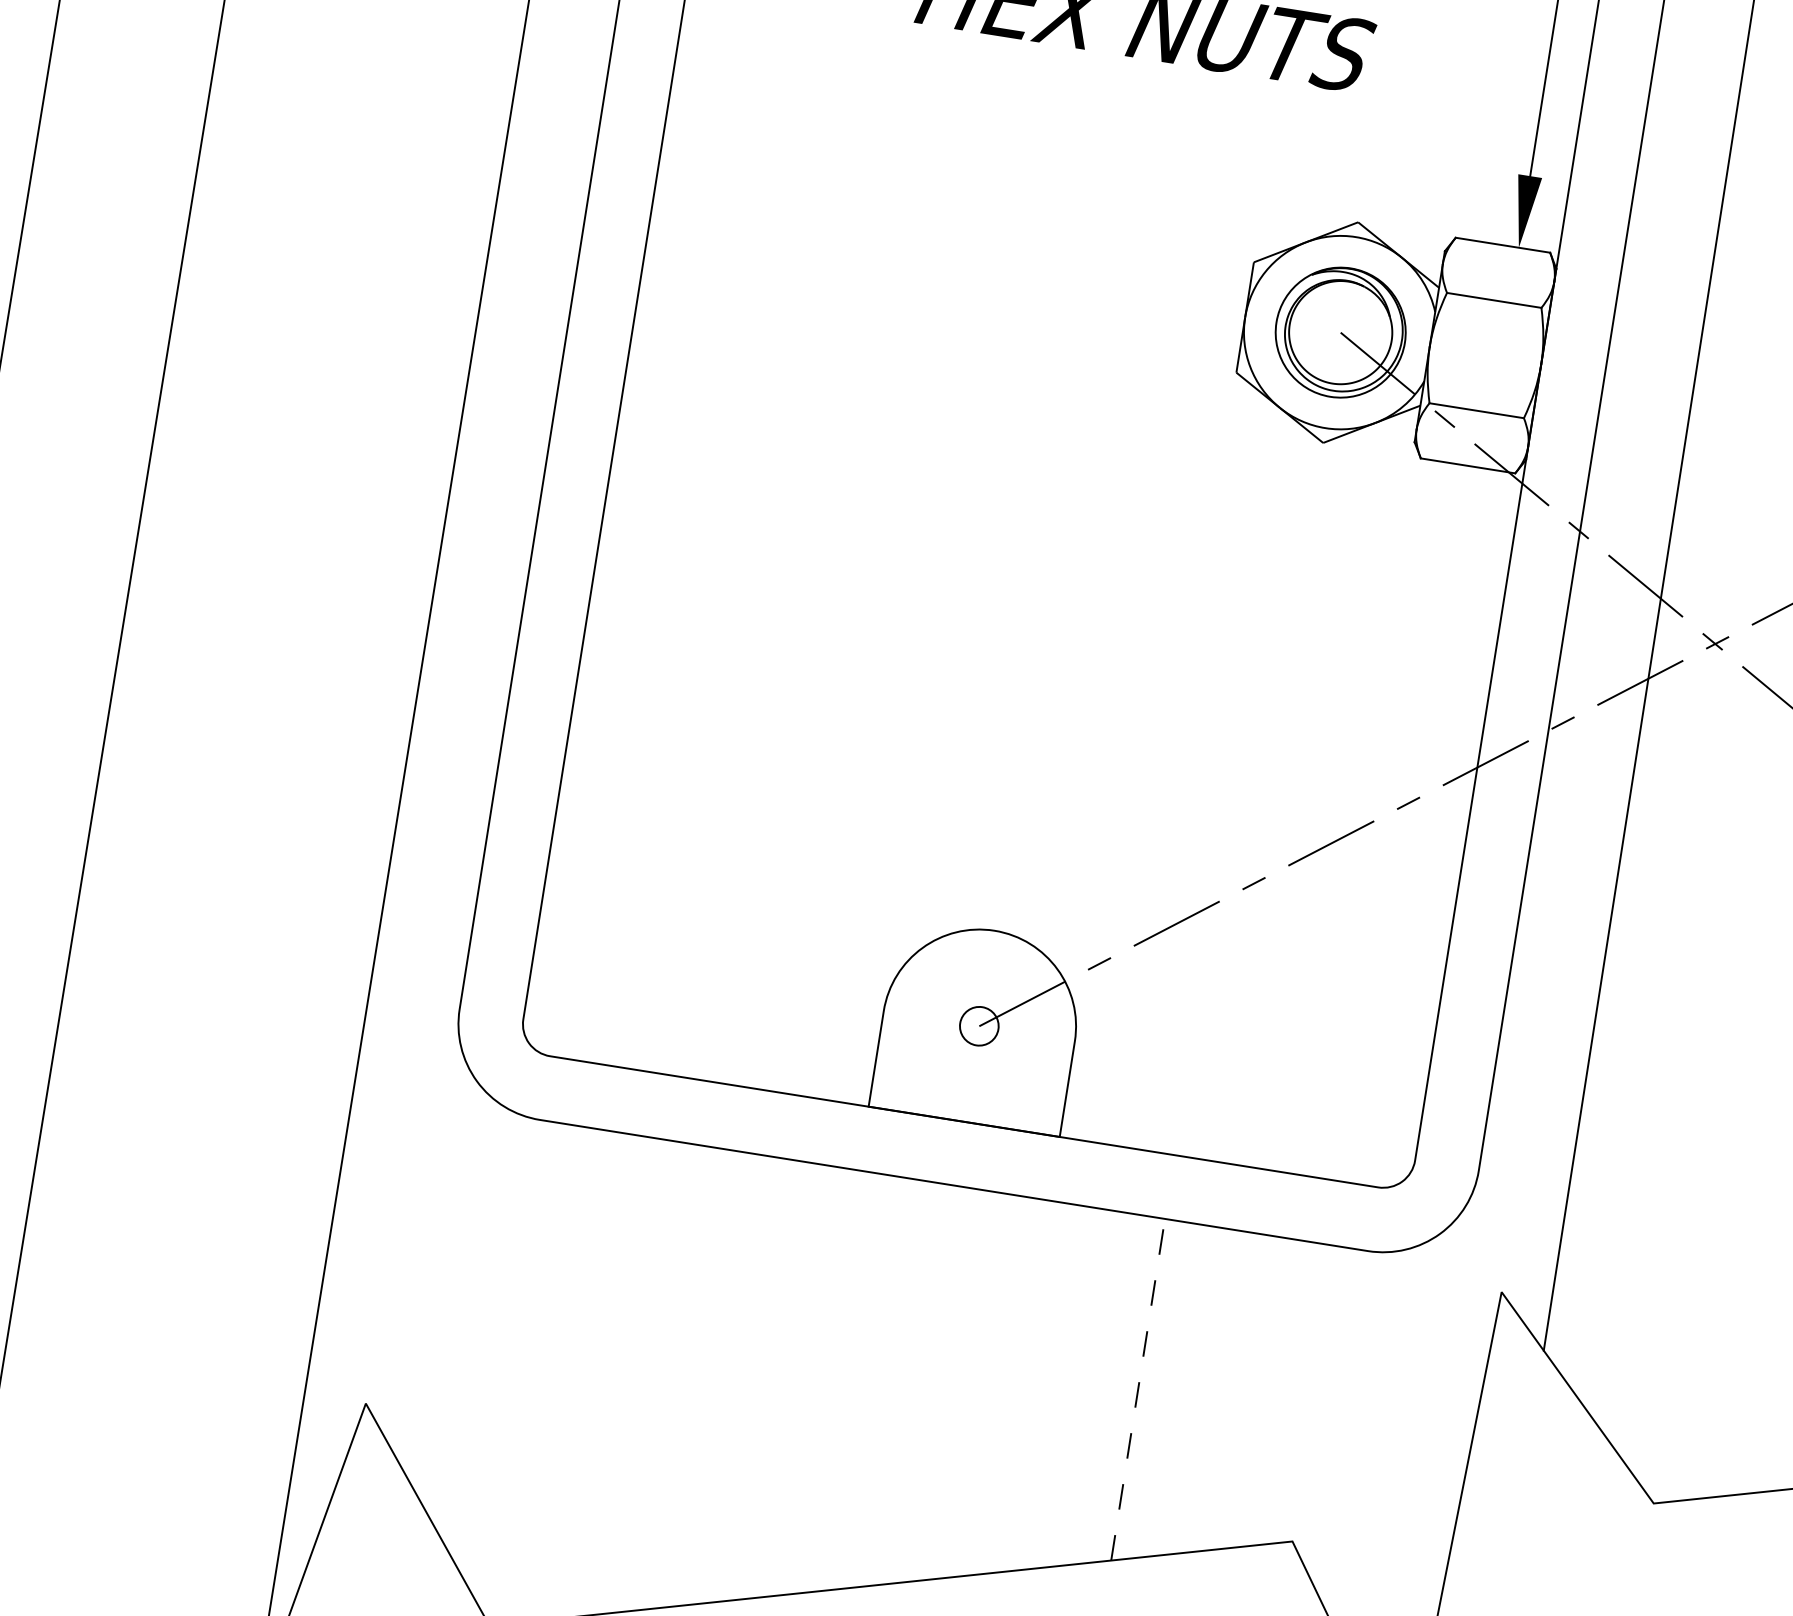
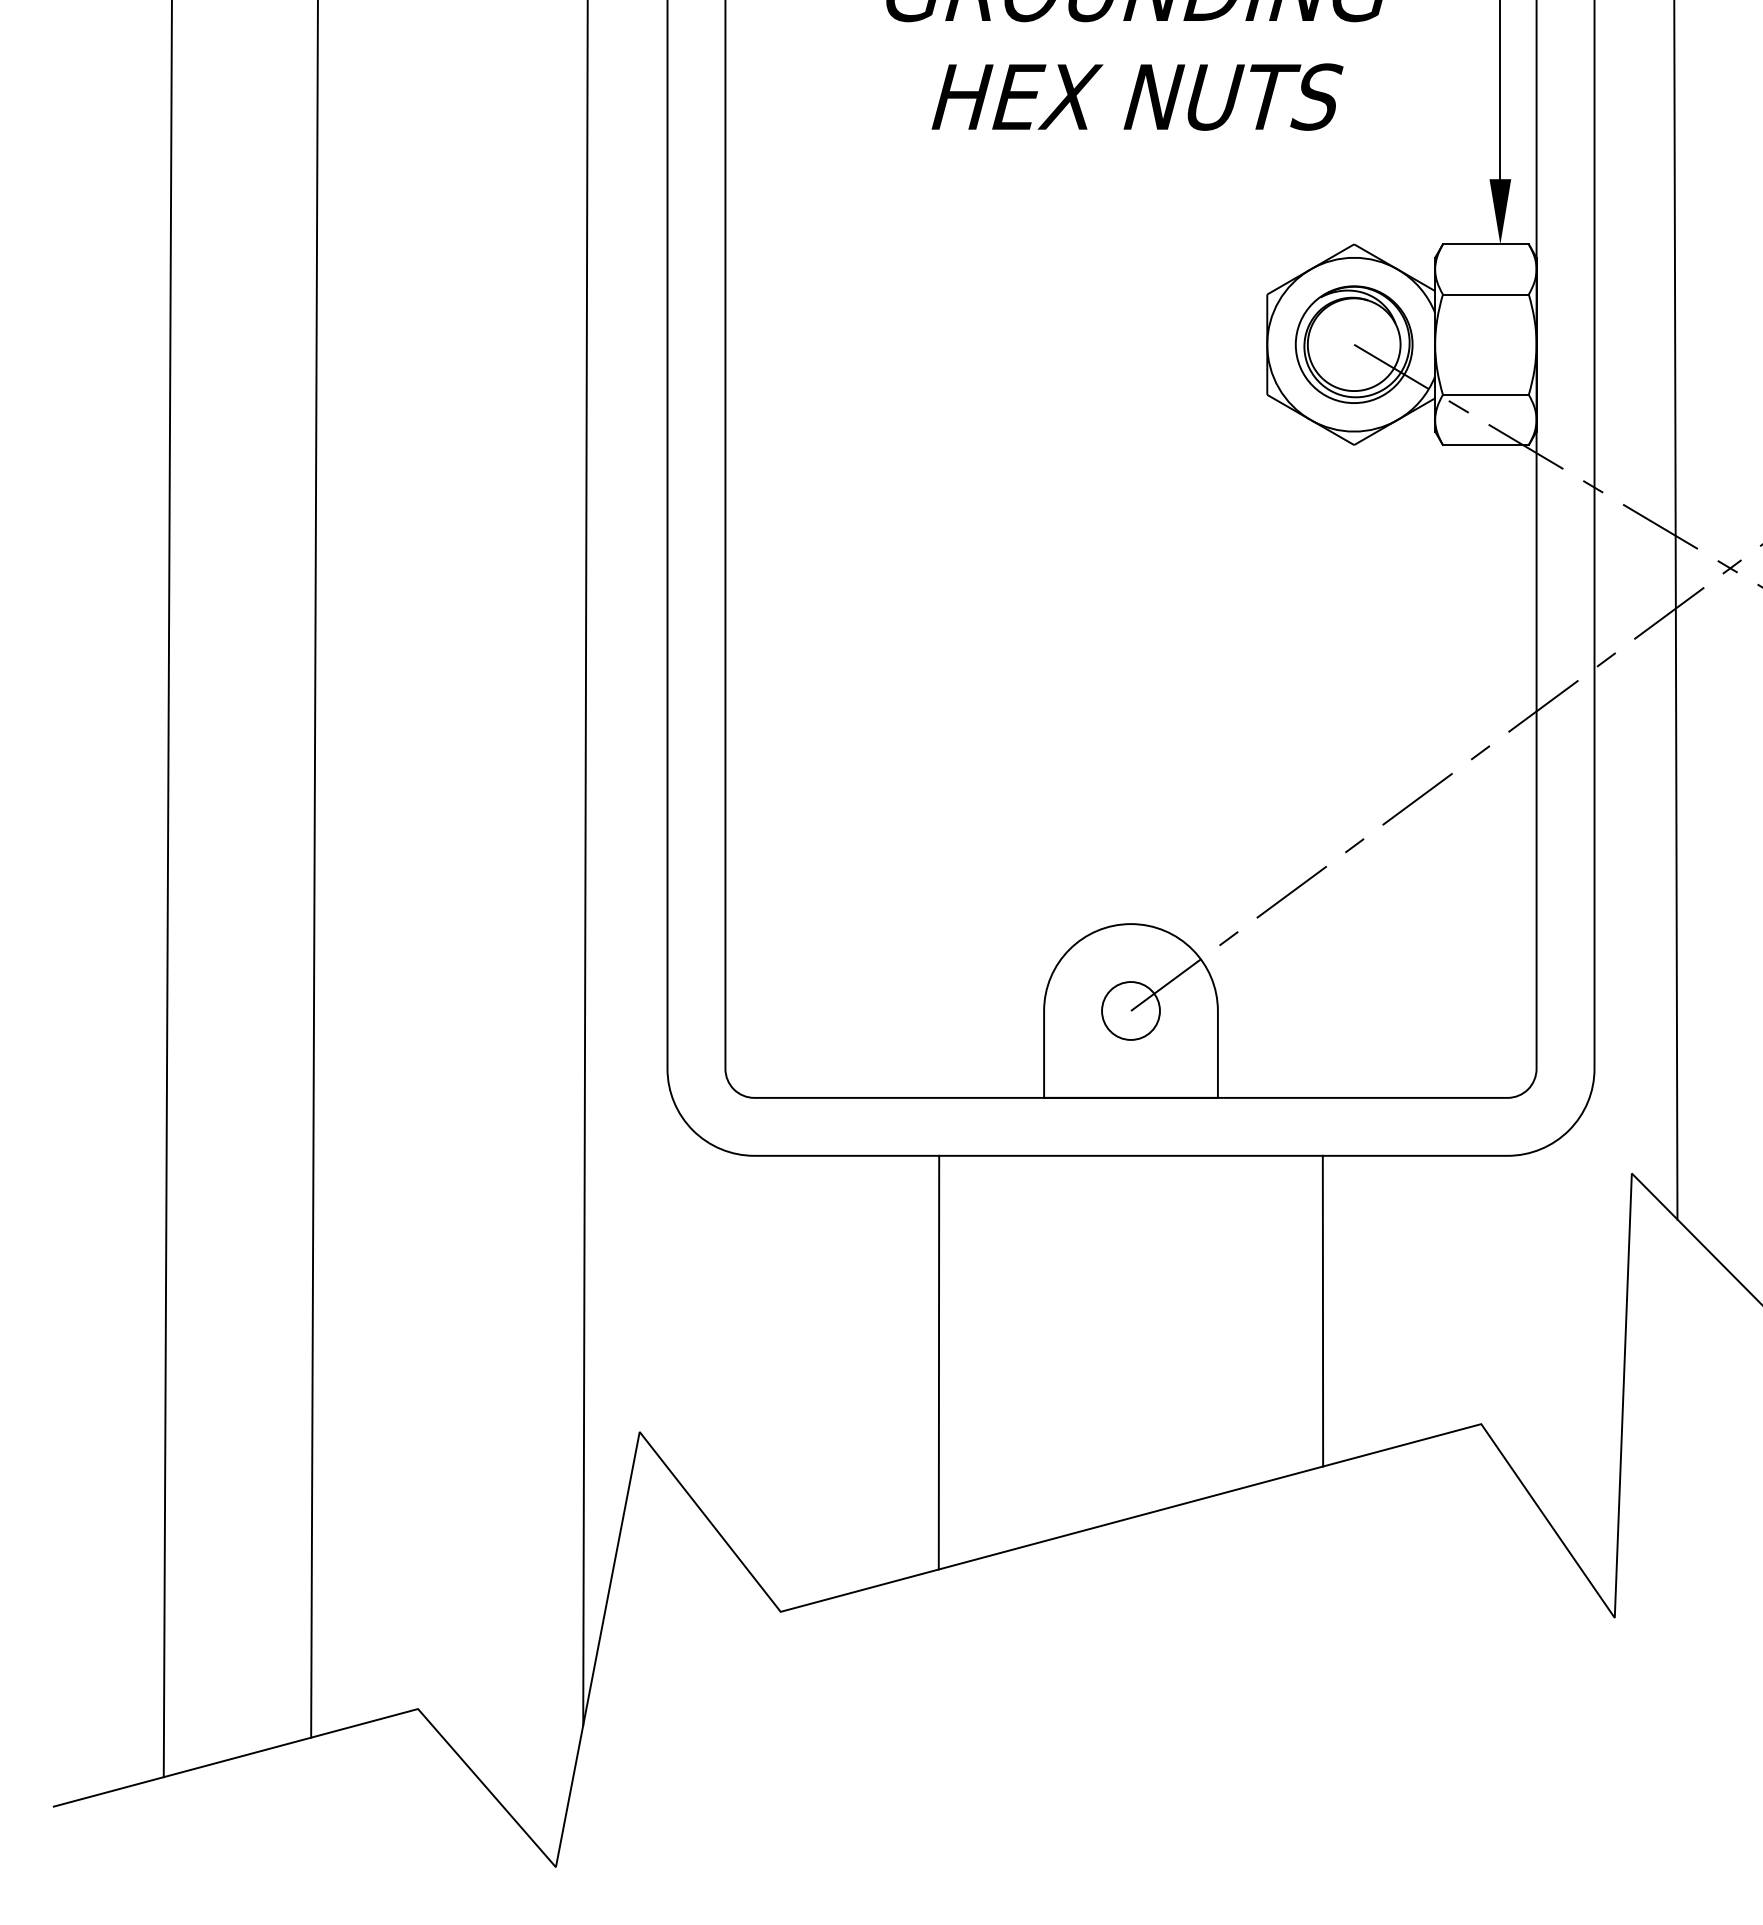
circle: (978, 1025) -> (1130, 1010), size x1.67
line: (706, 1379) -> (938, 1362), added
line: (1137, 1388) -> (1322, 1310), dashed -> solid

